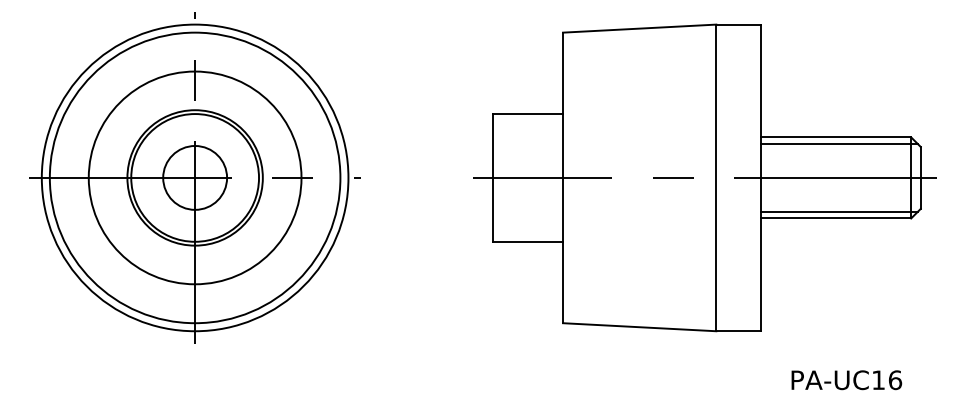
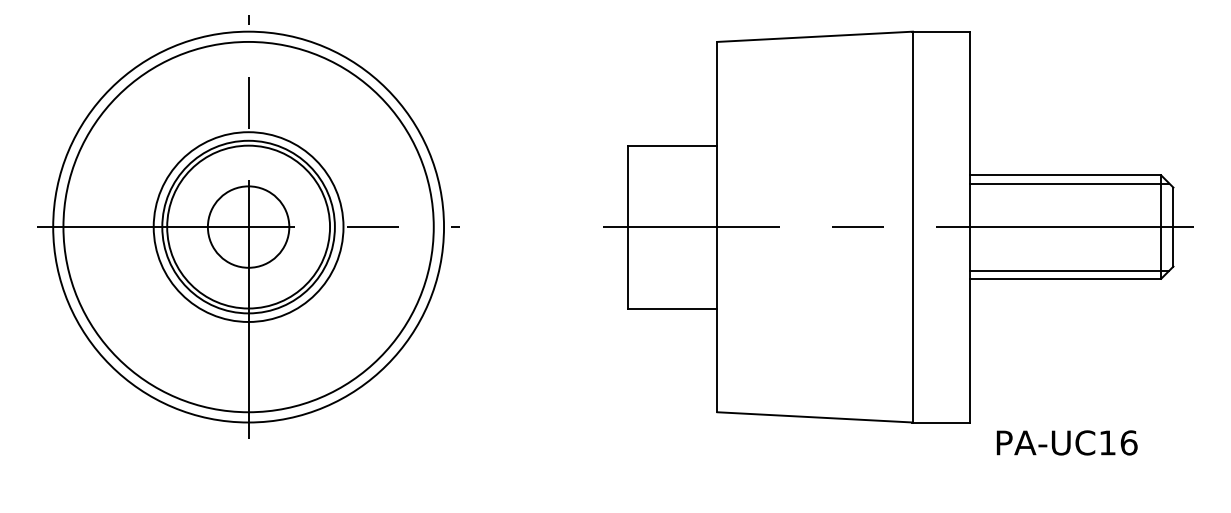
circle: (195, 177) -> (248, 226), size x0.7
text: (846, 379) -> (1066, 442), moved

